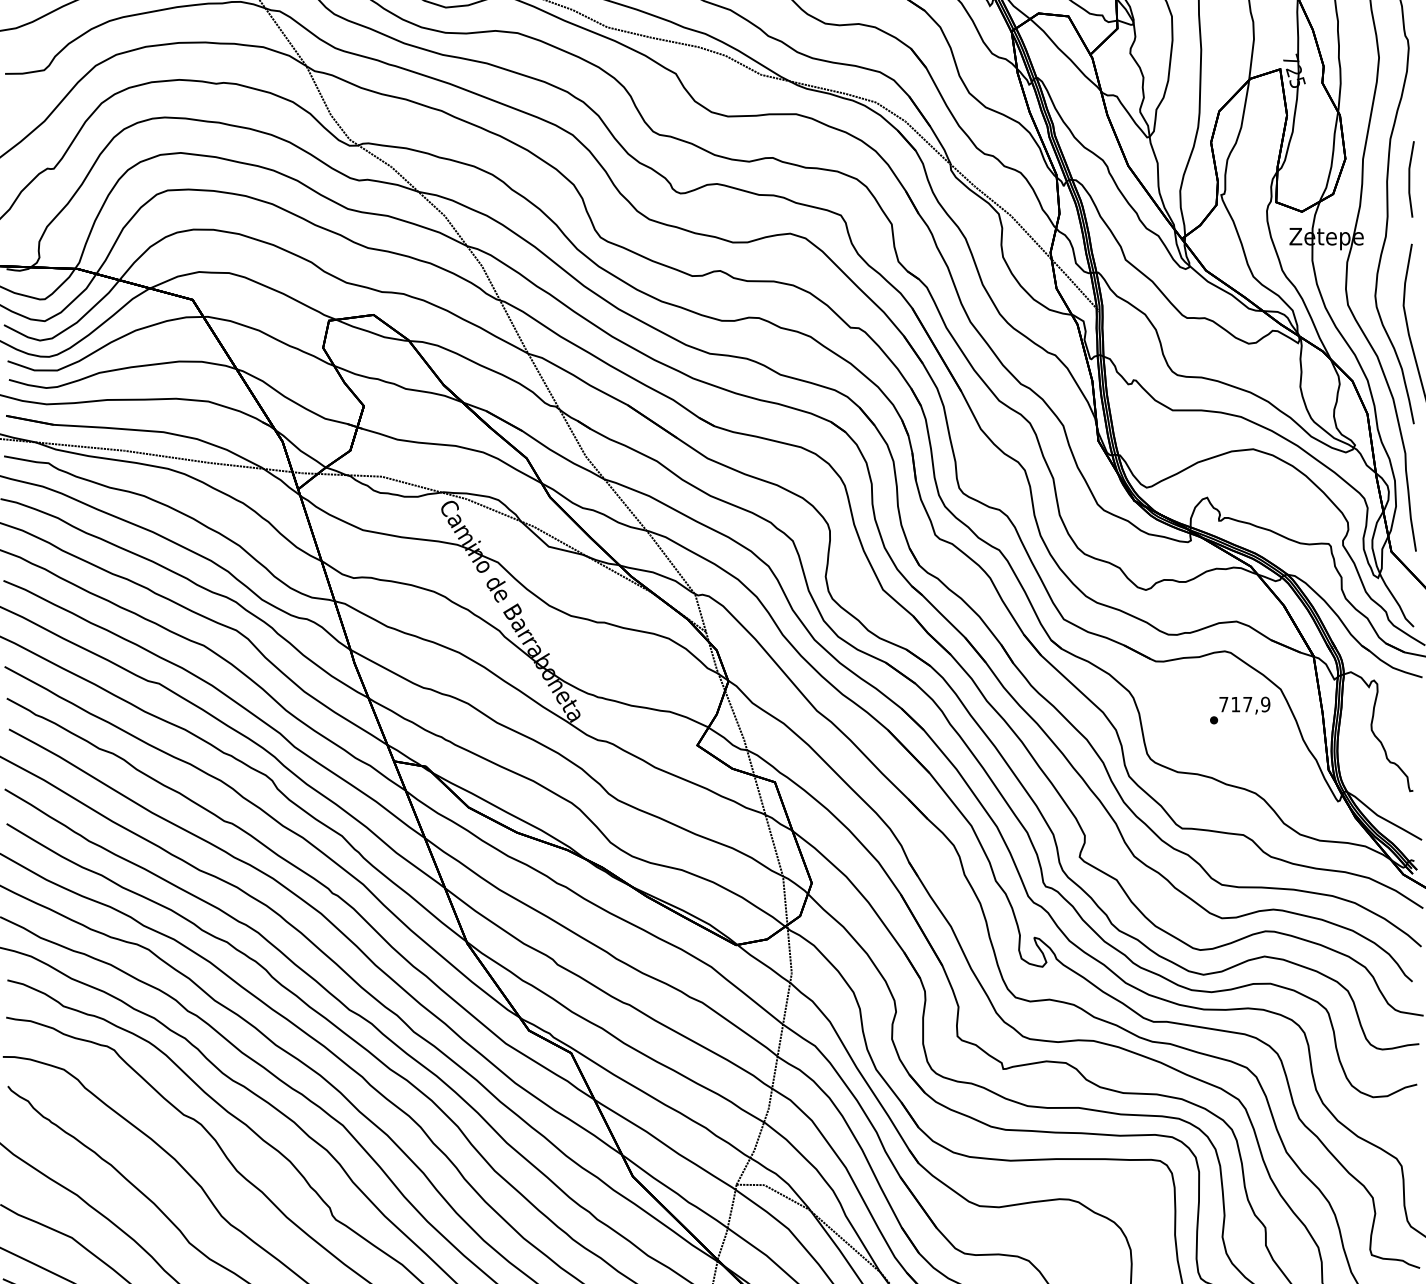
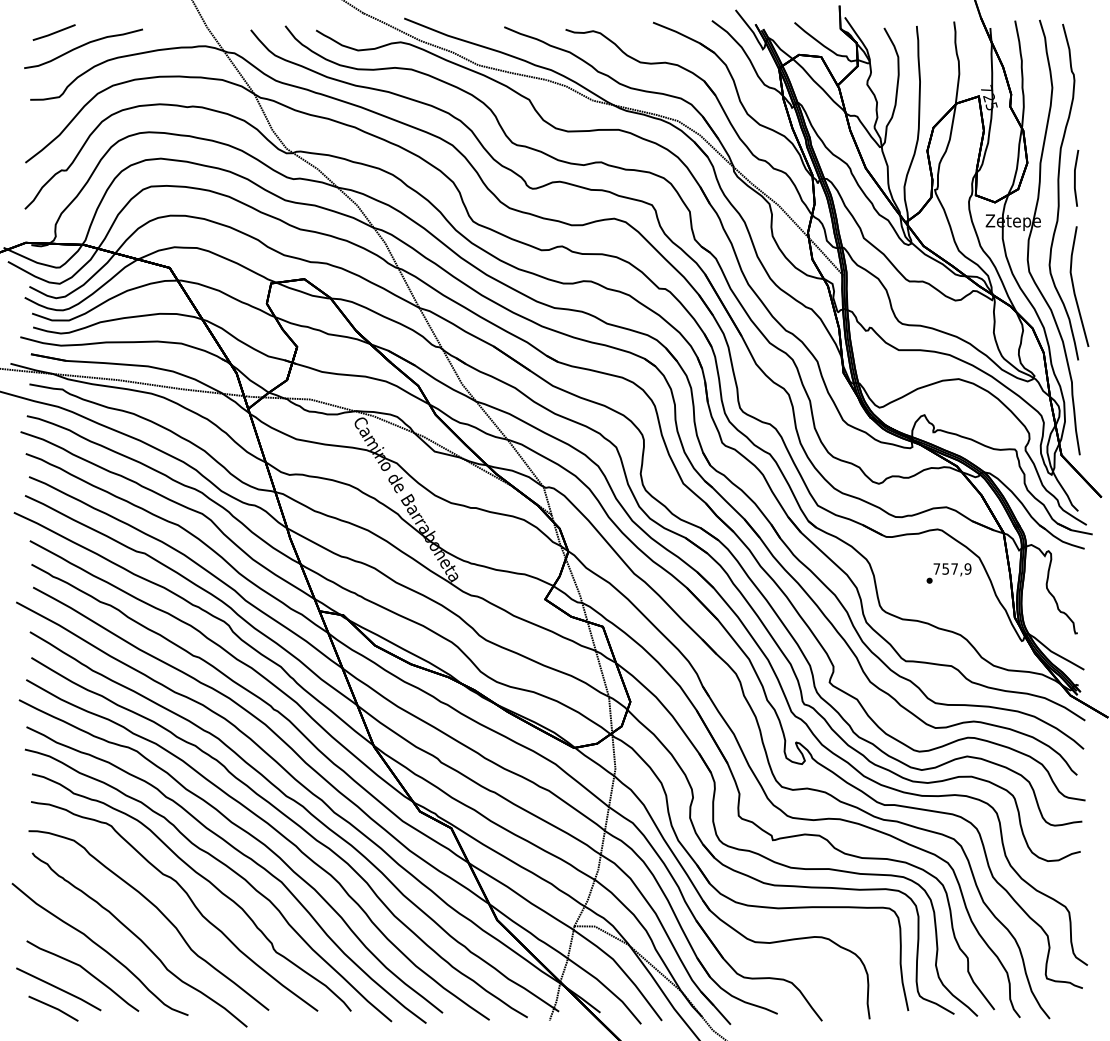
text: (1235, 703) -> (945, 568), 717,9 -> 757,9

